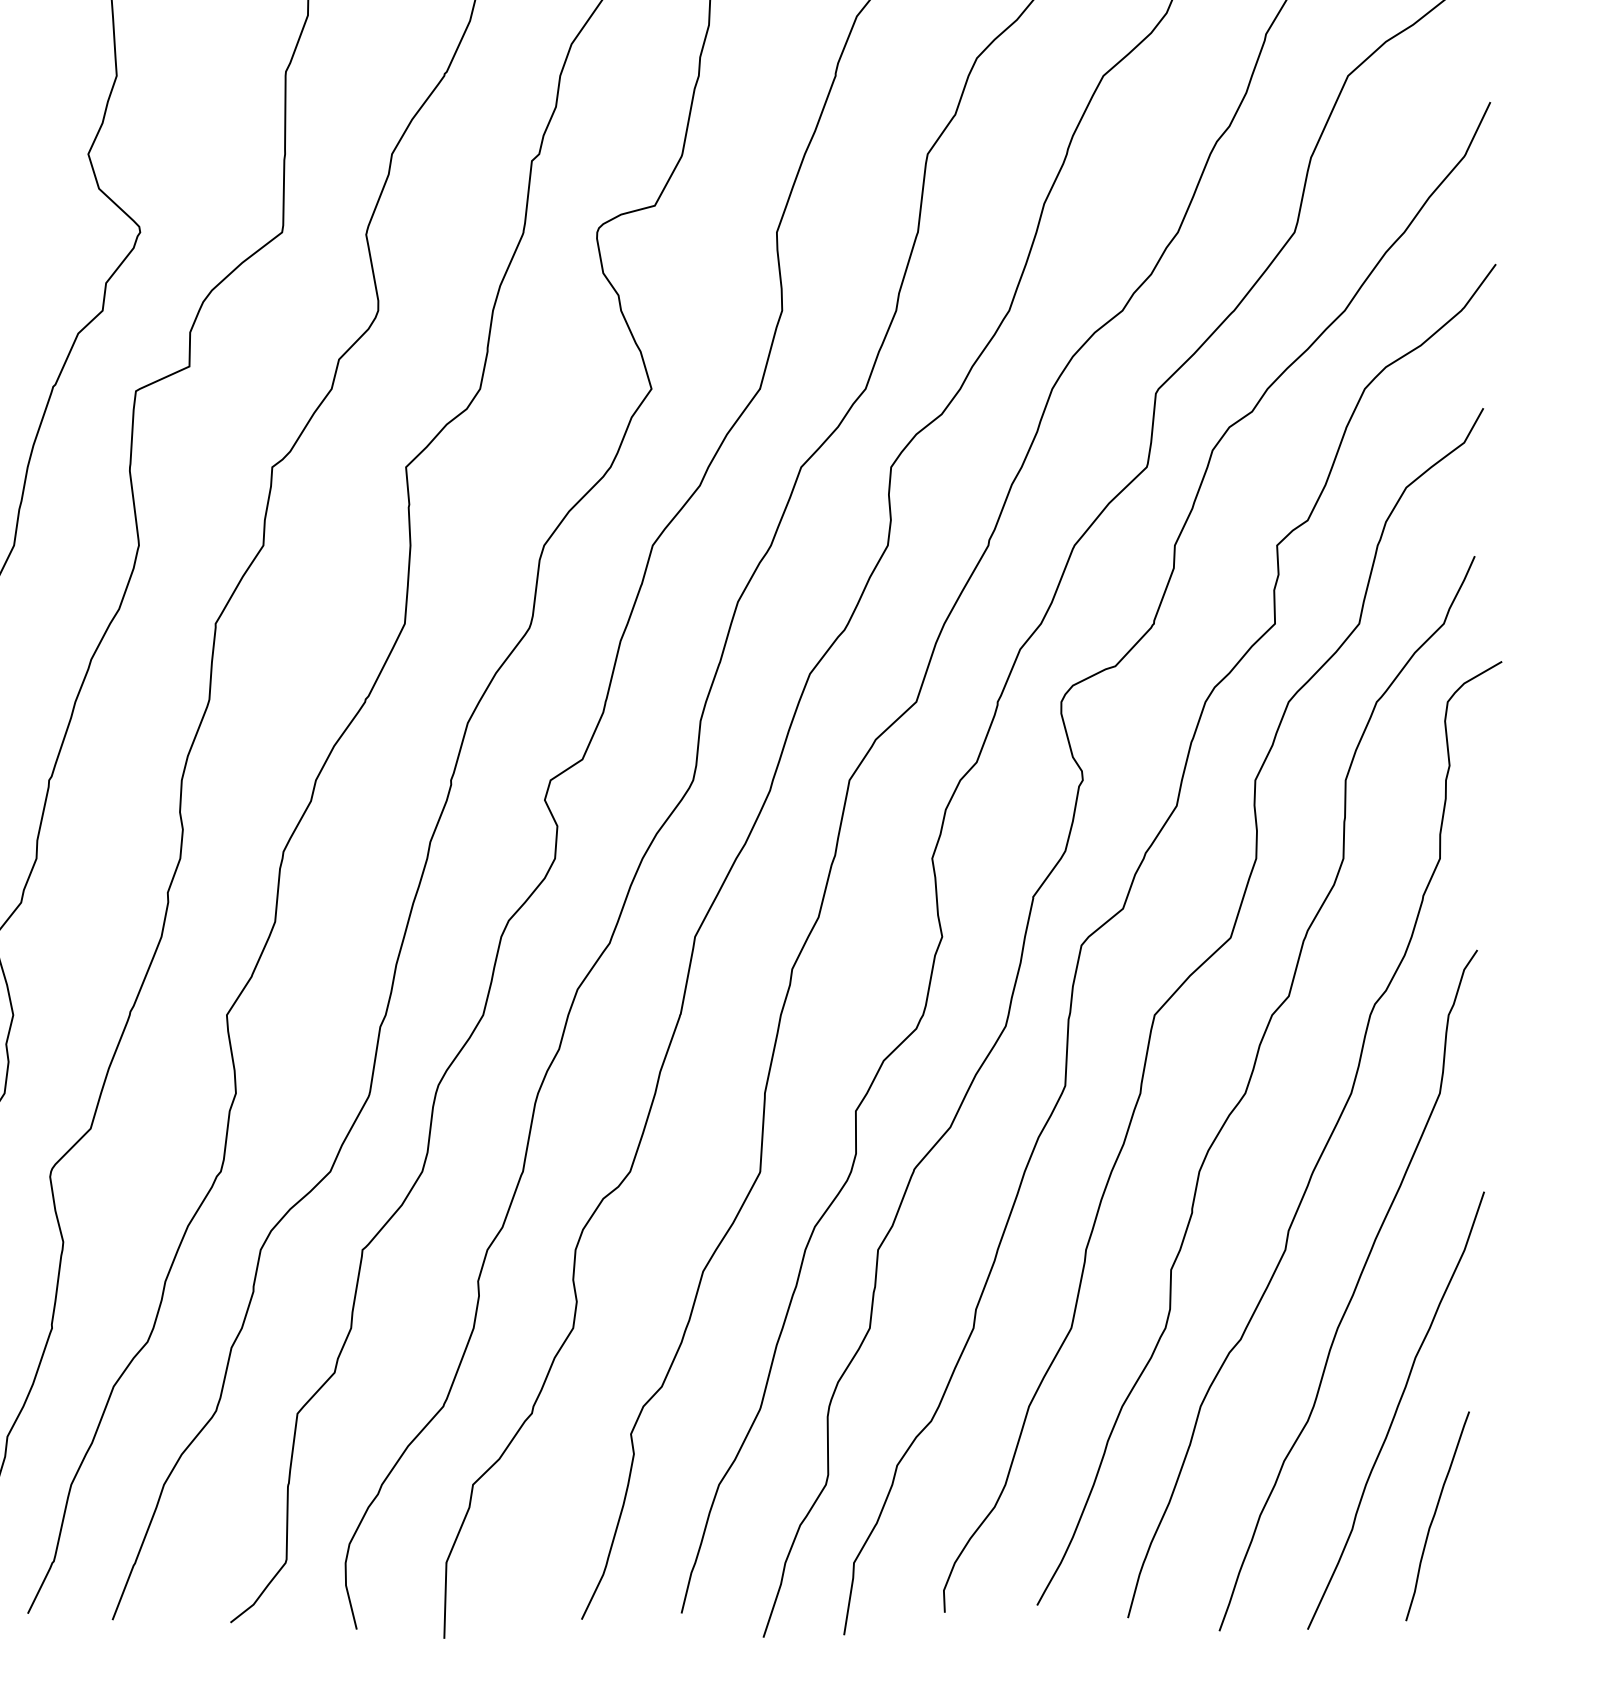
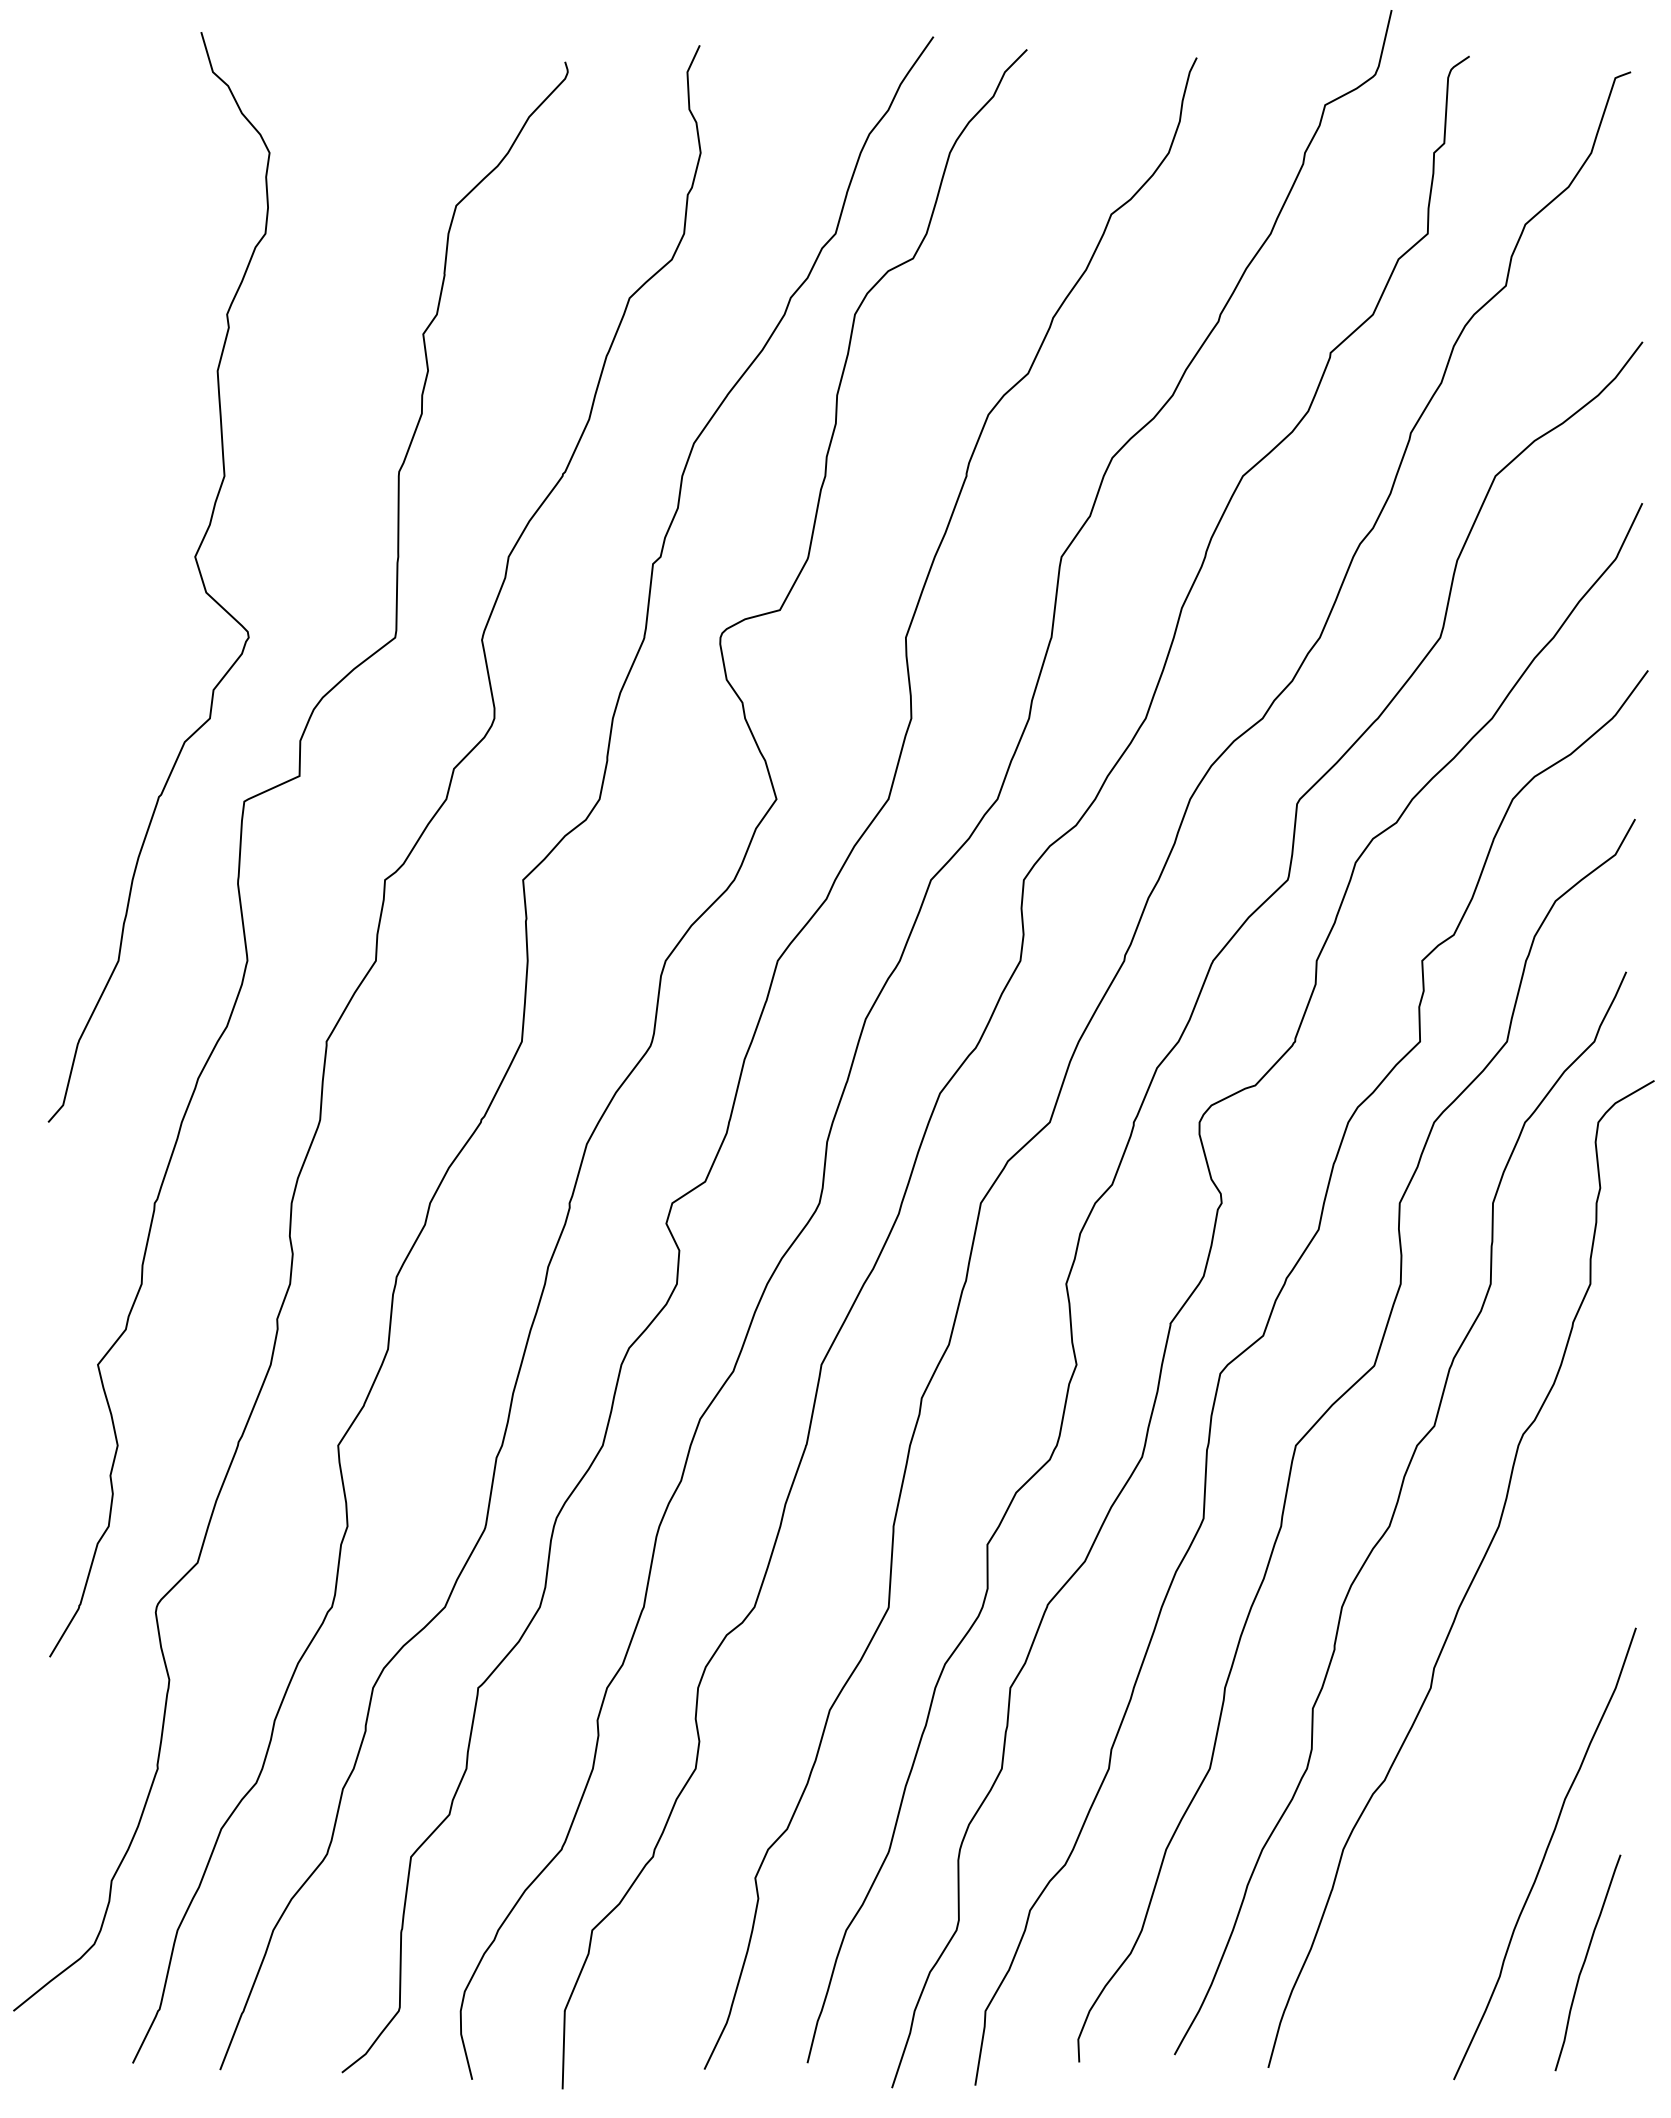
curve: (1352, 1292) -> (1500, 1731), removed

